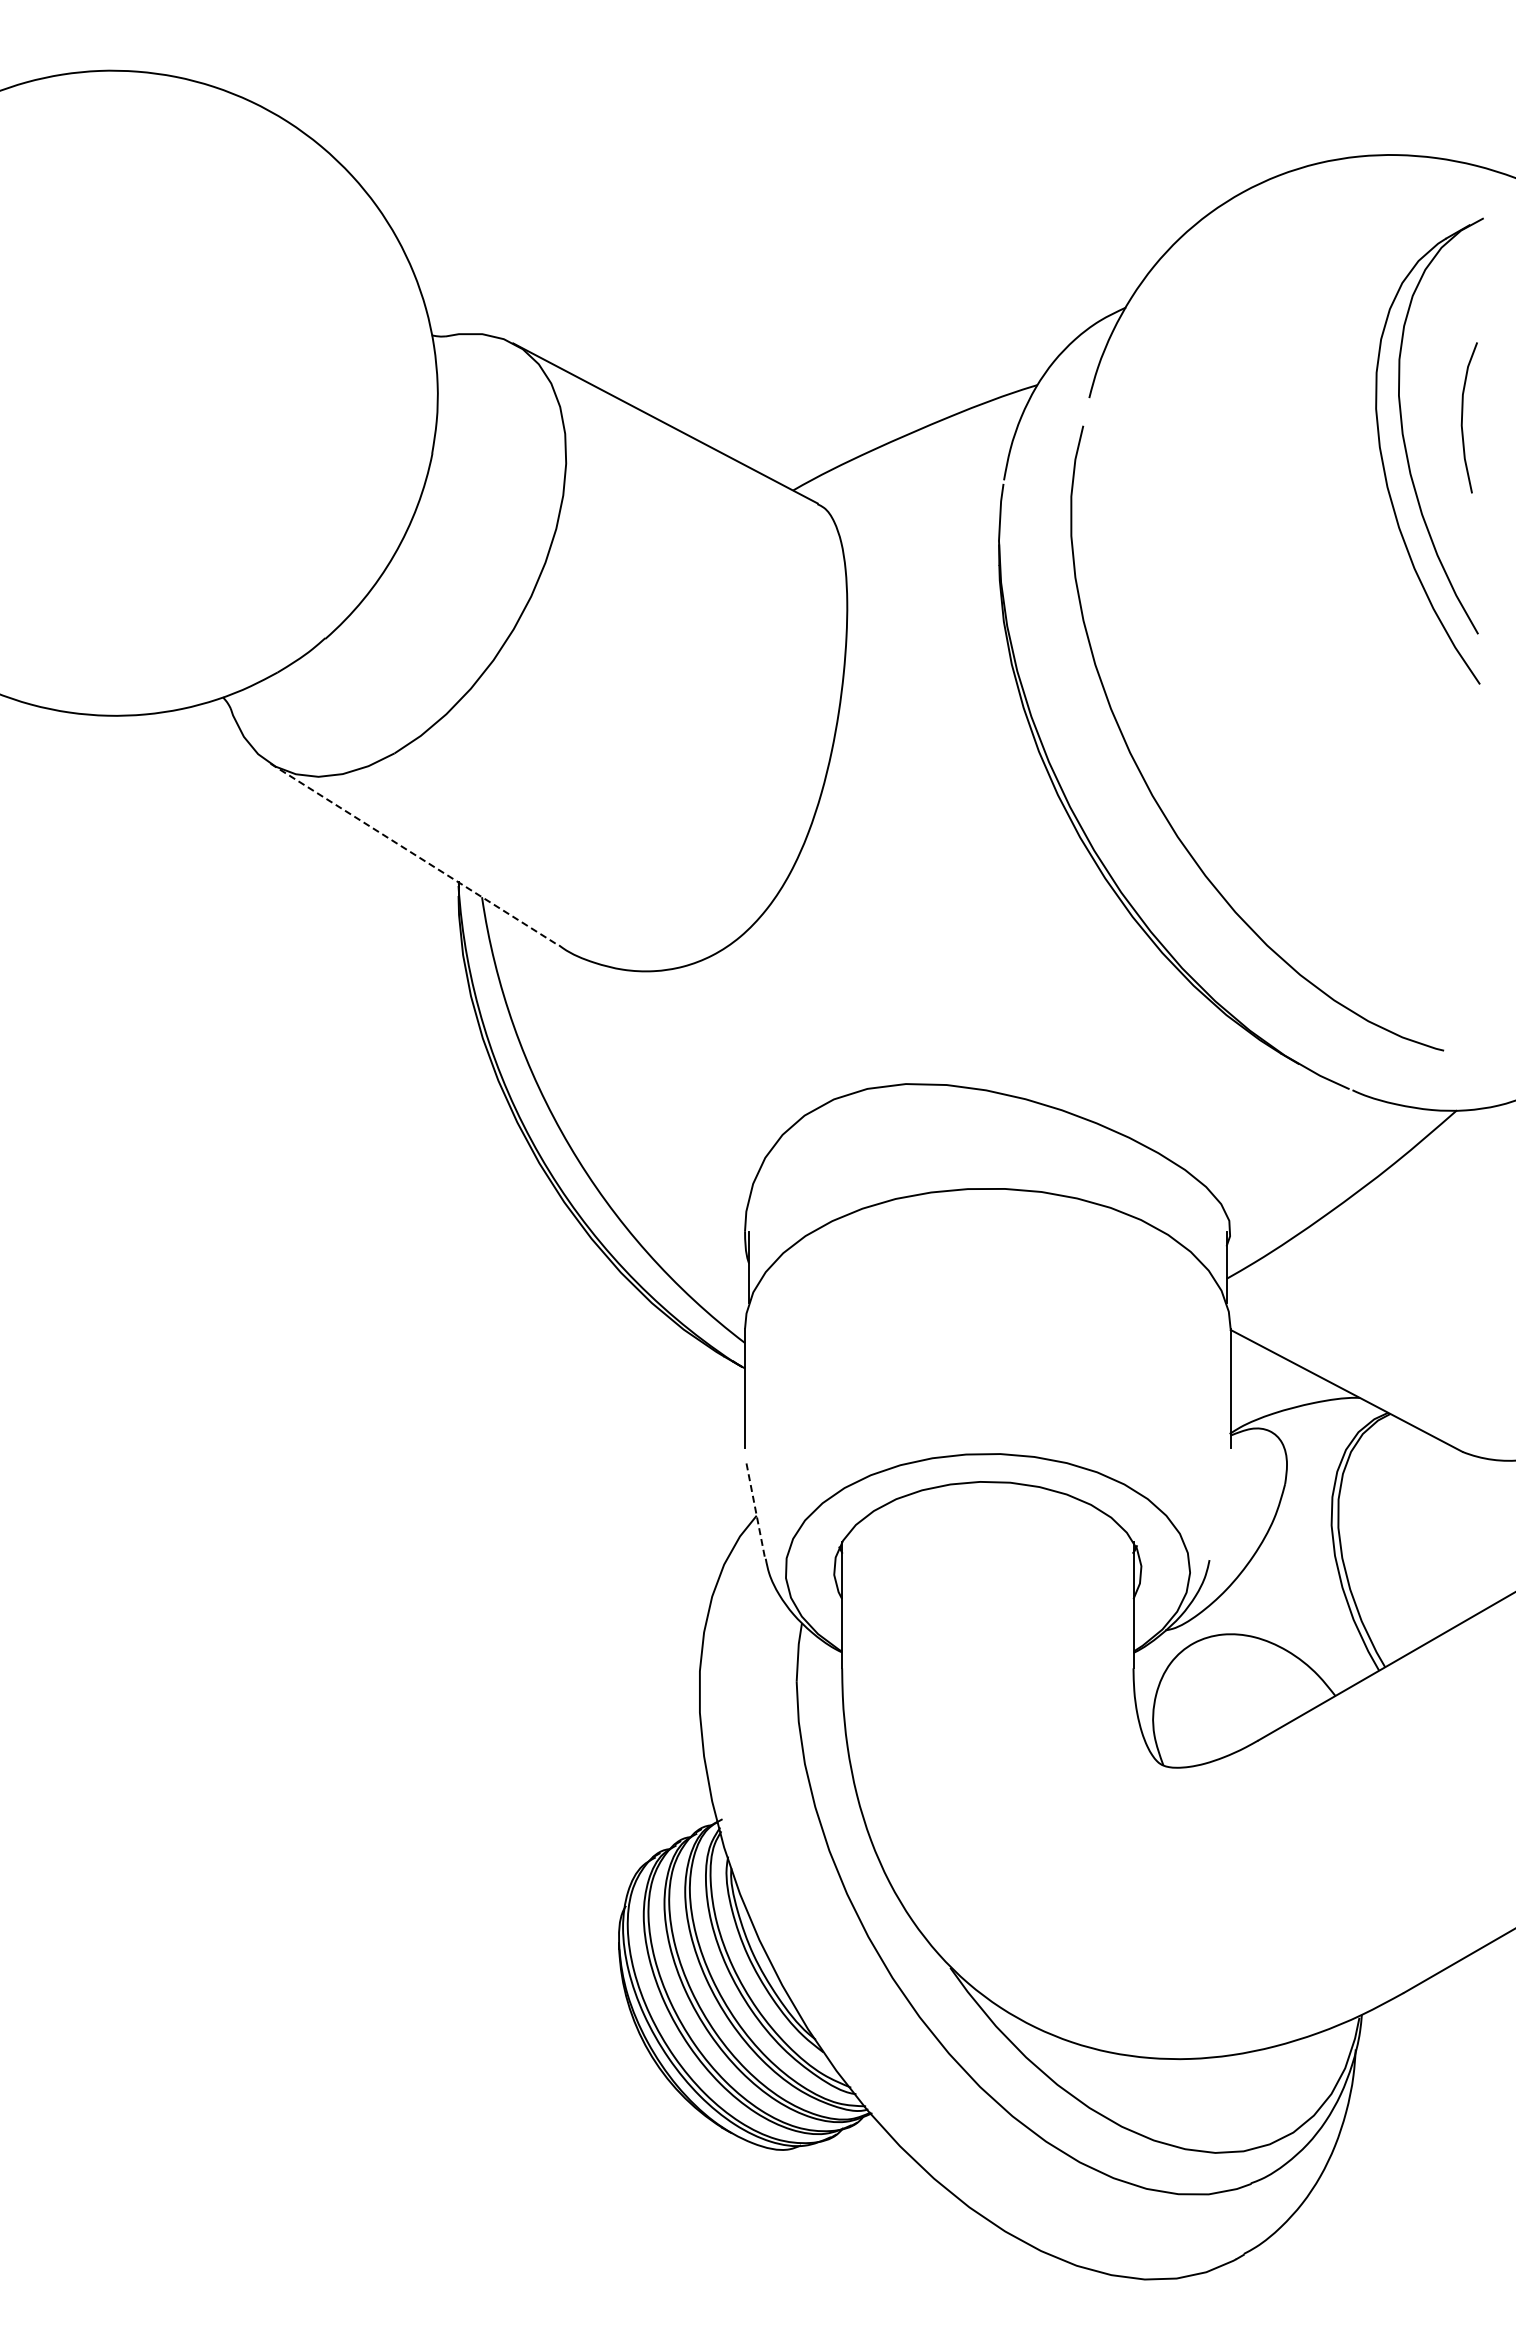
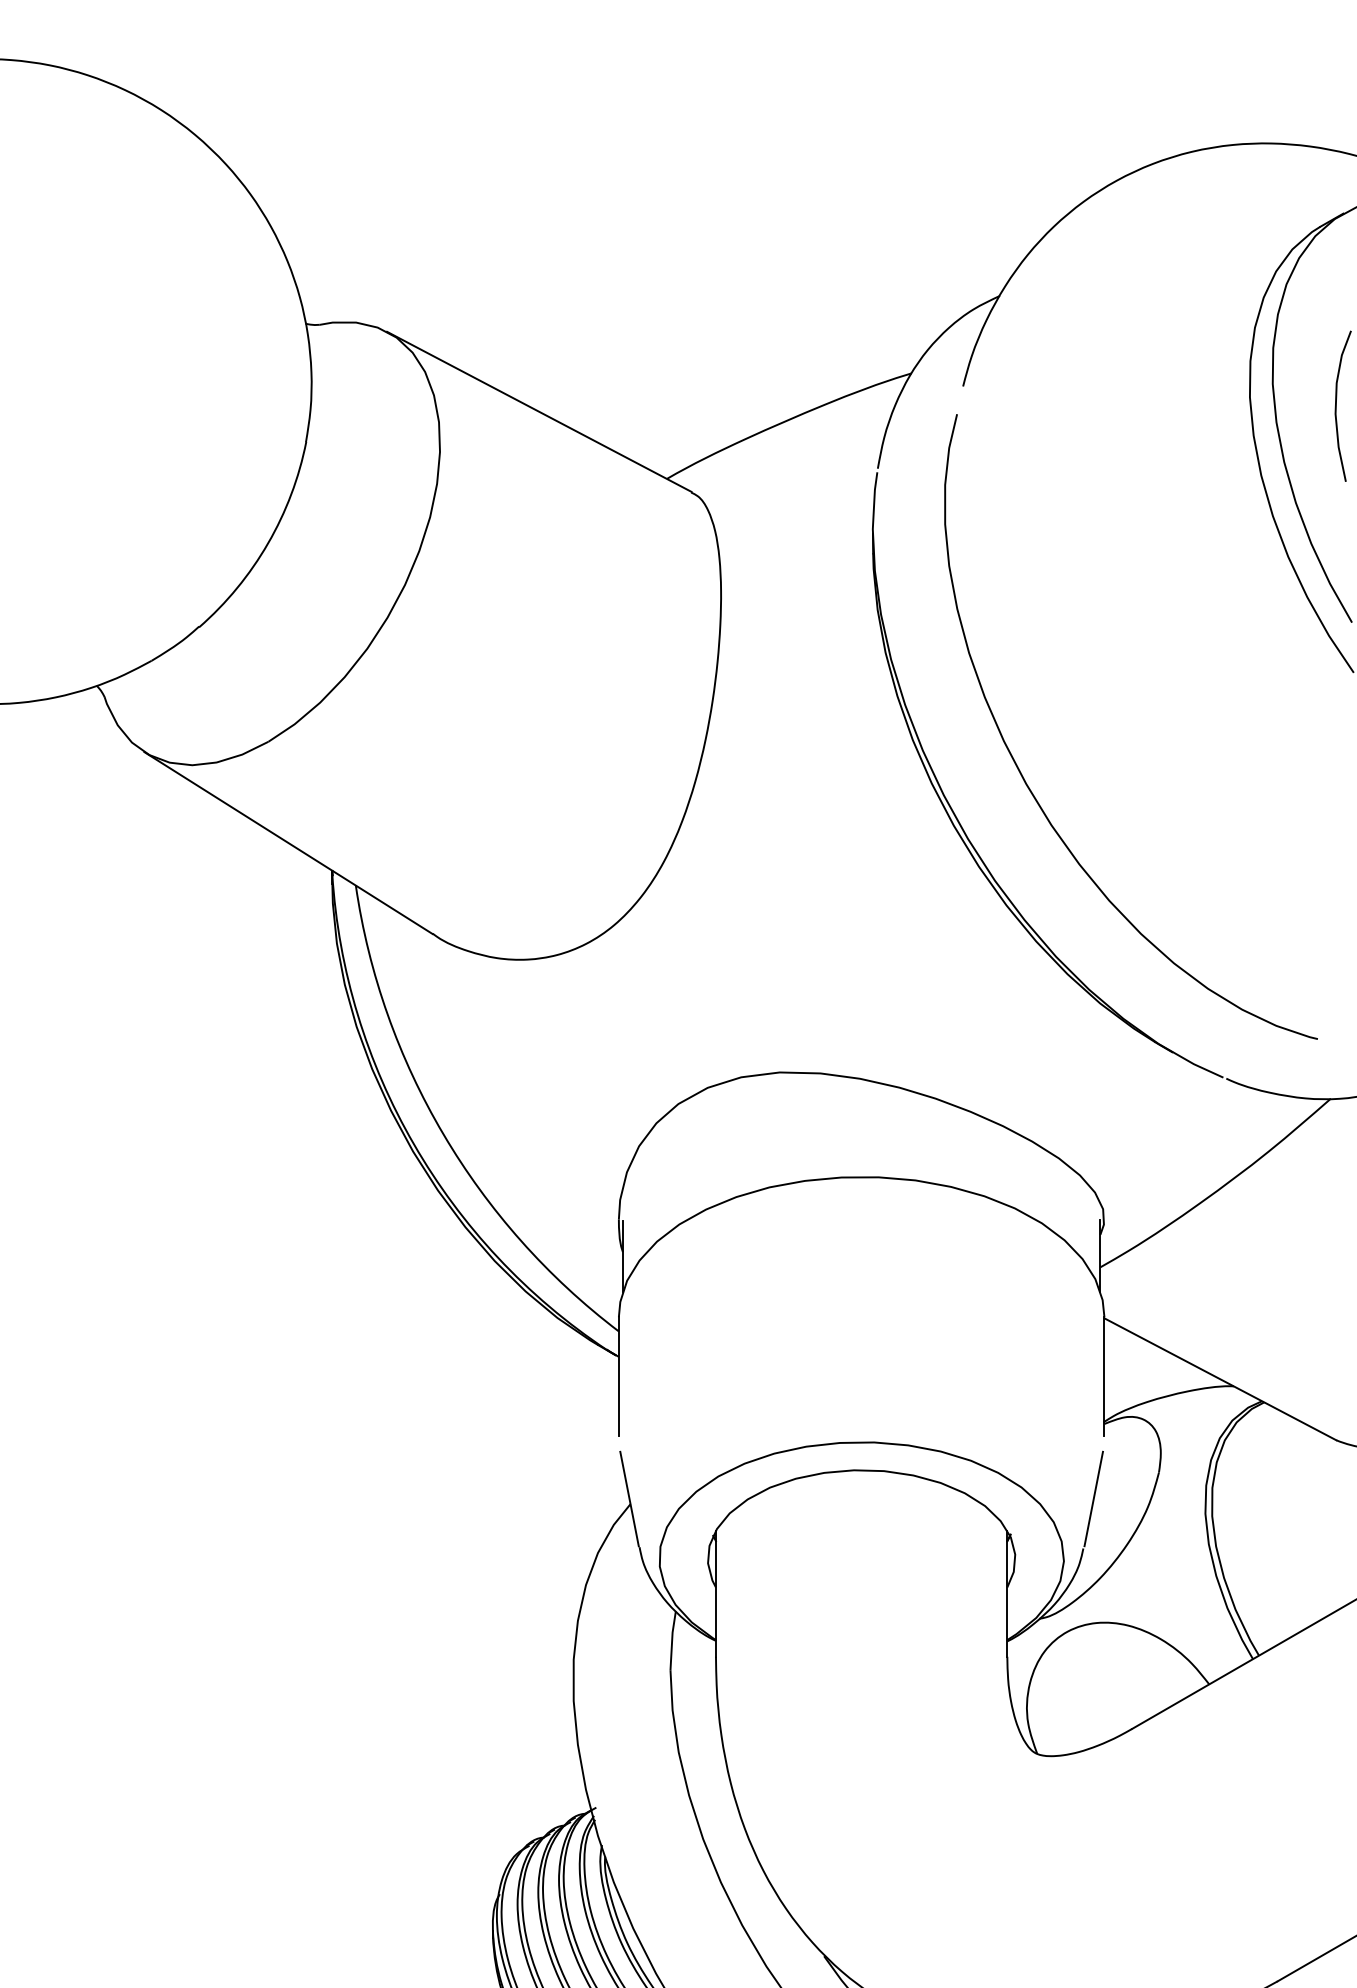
line: (415, 854) -> (289, 842), dashed -> solid
line: (1219, 1510) -> (1093, 1498), added
line: (755, 1511) -> (629, 1499), dashed -> solid

